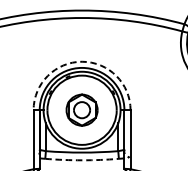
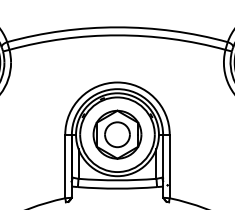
arc: (82, 61) -> (117, 82), dashed -> solid
part: (82, 110) -> (117, 134), size x1.43
arc: (82, 160) -> (117, 188), dashed -> solid

